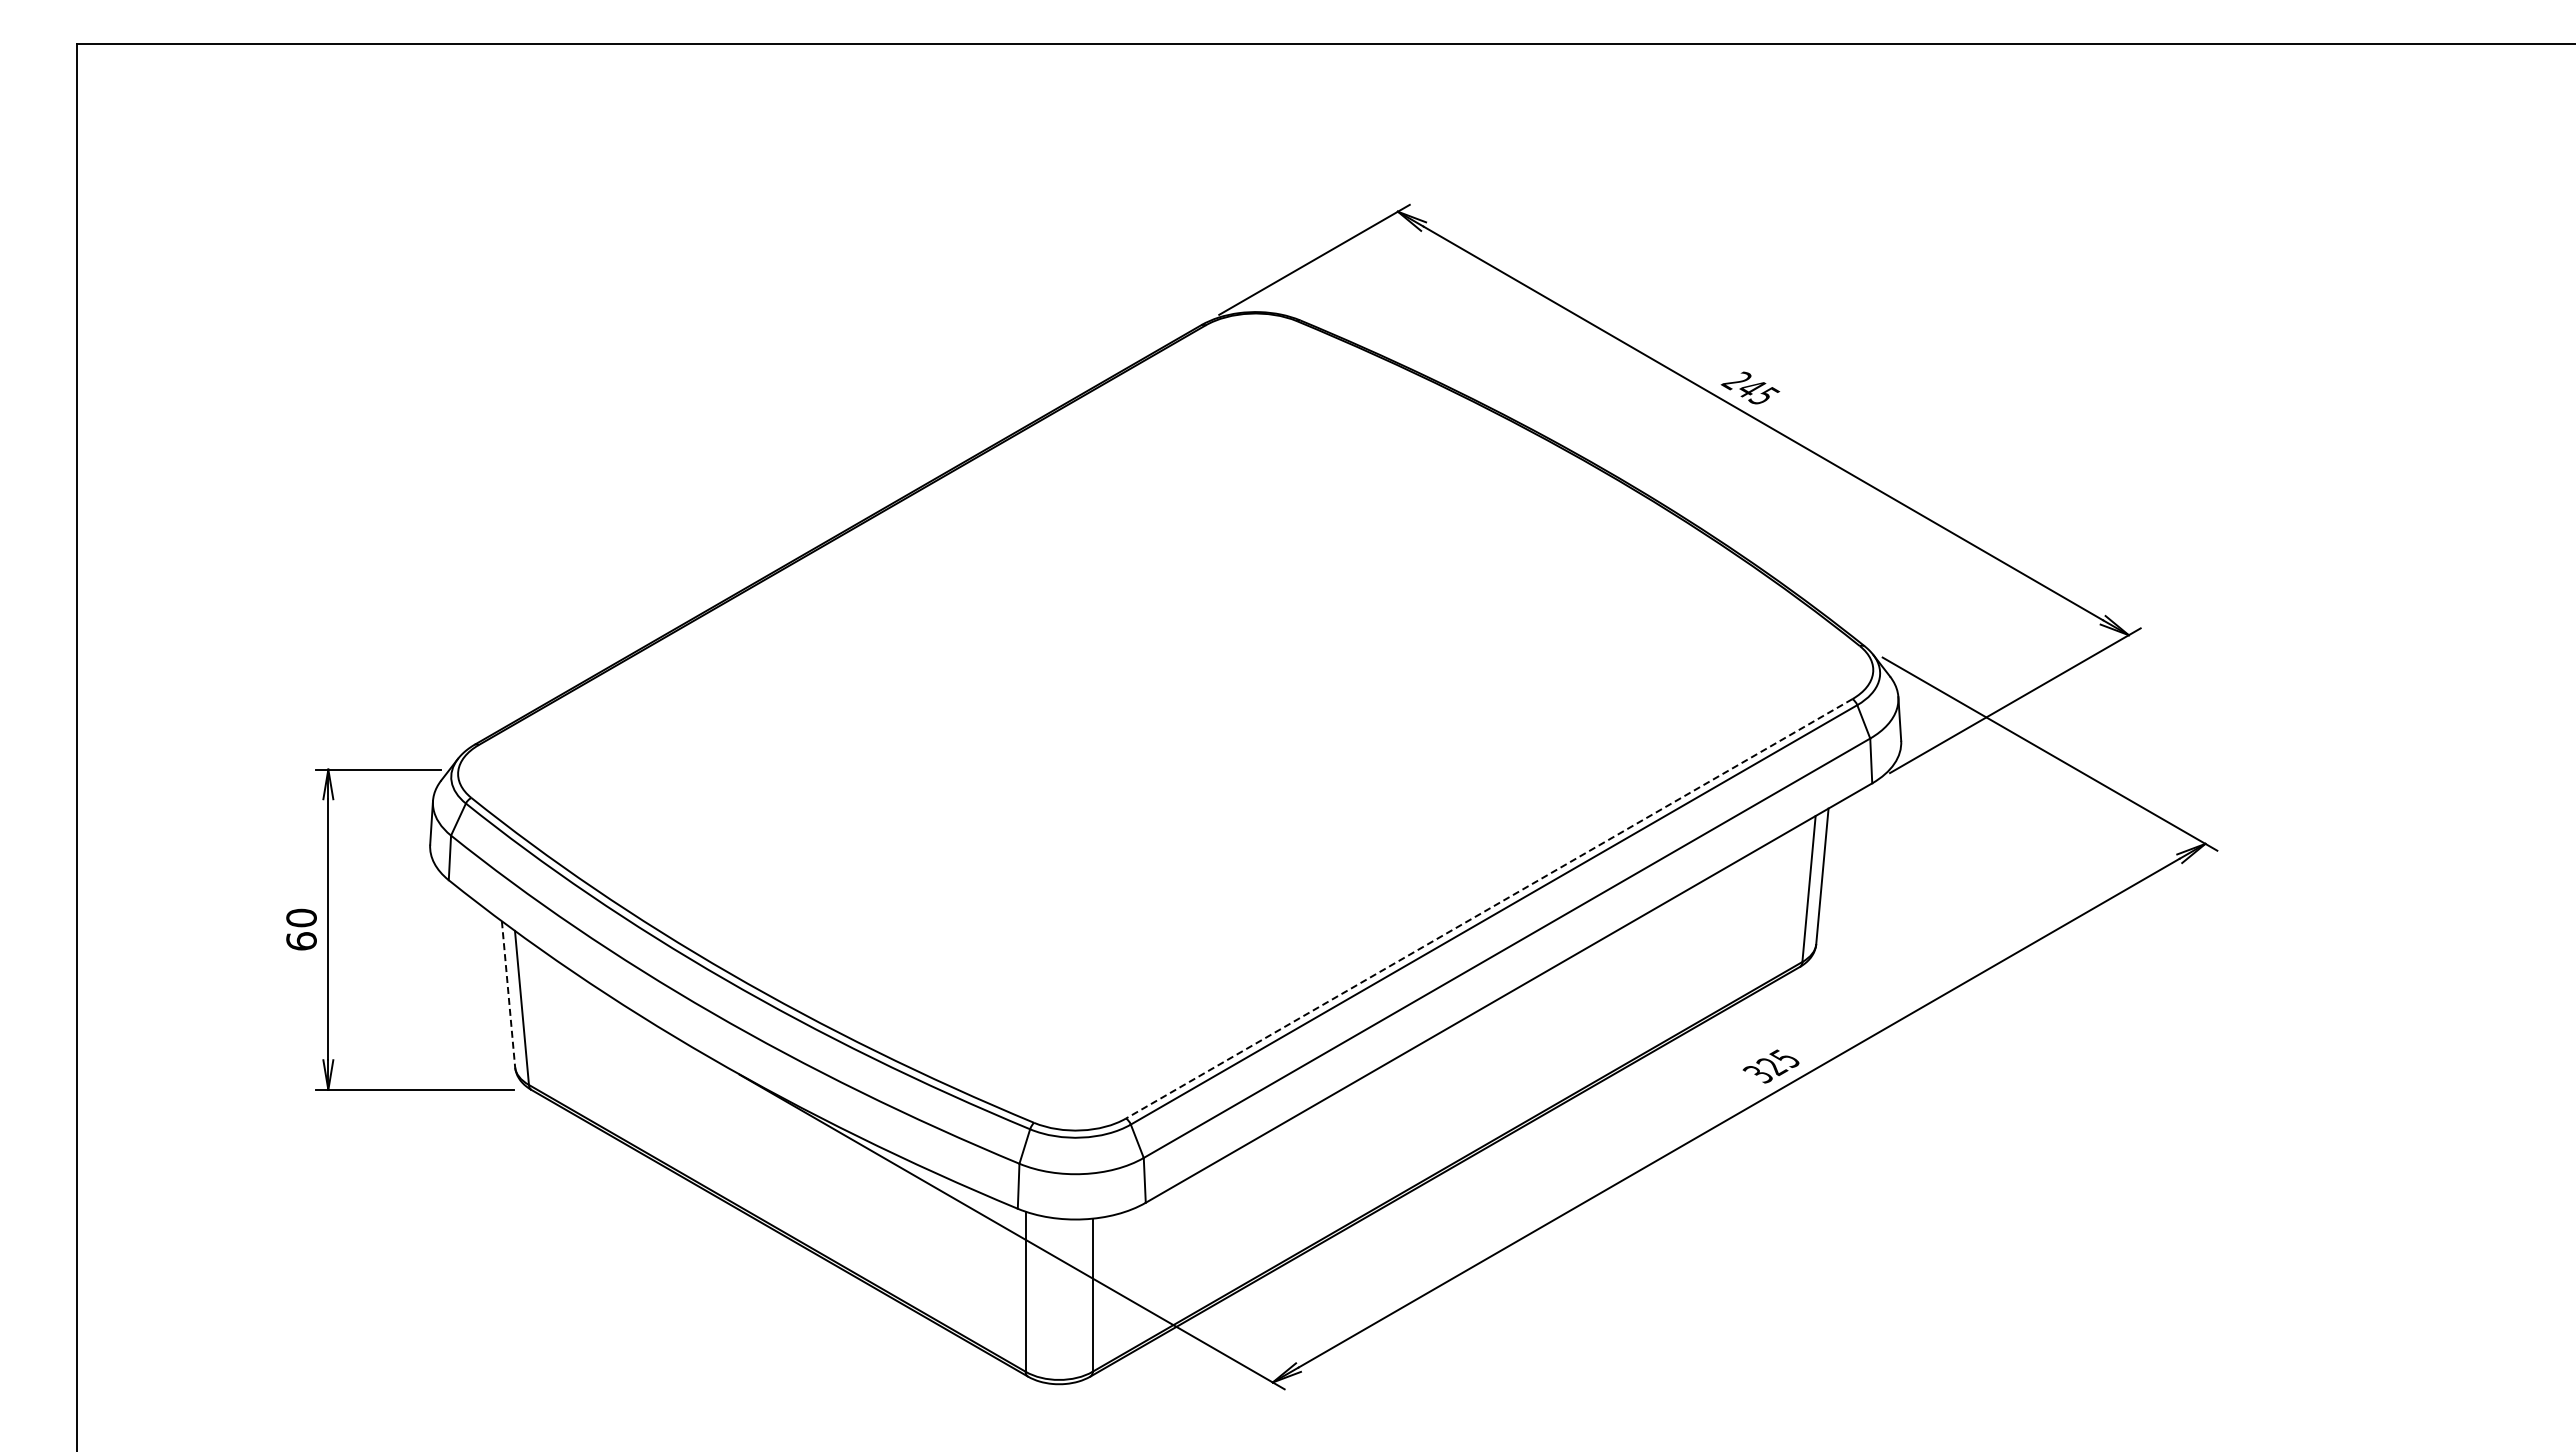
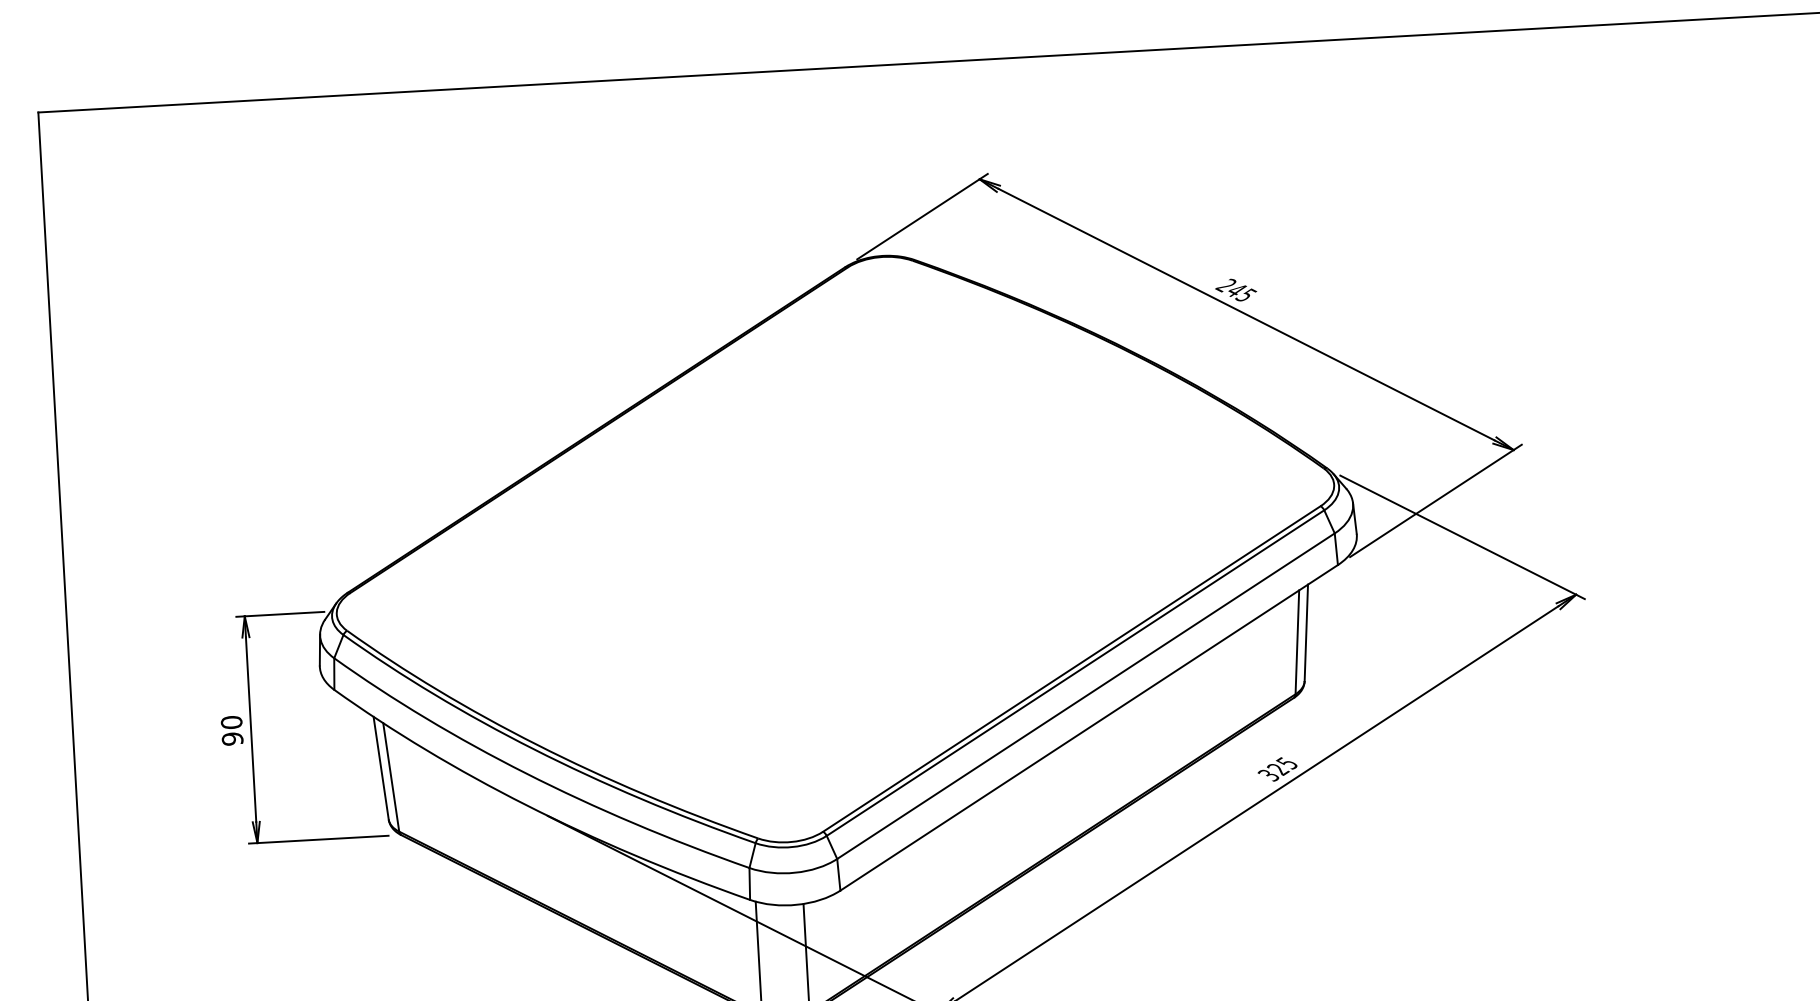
line: (1488, 909) -> (1071, 669), dashed -> solid
text: (301, 941) -> (232, 739), 60 -> 90
line: (508, 994) -> (381, 768), dashed -> solid

